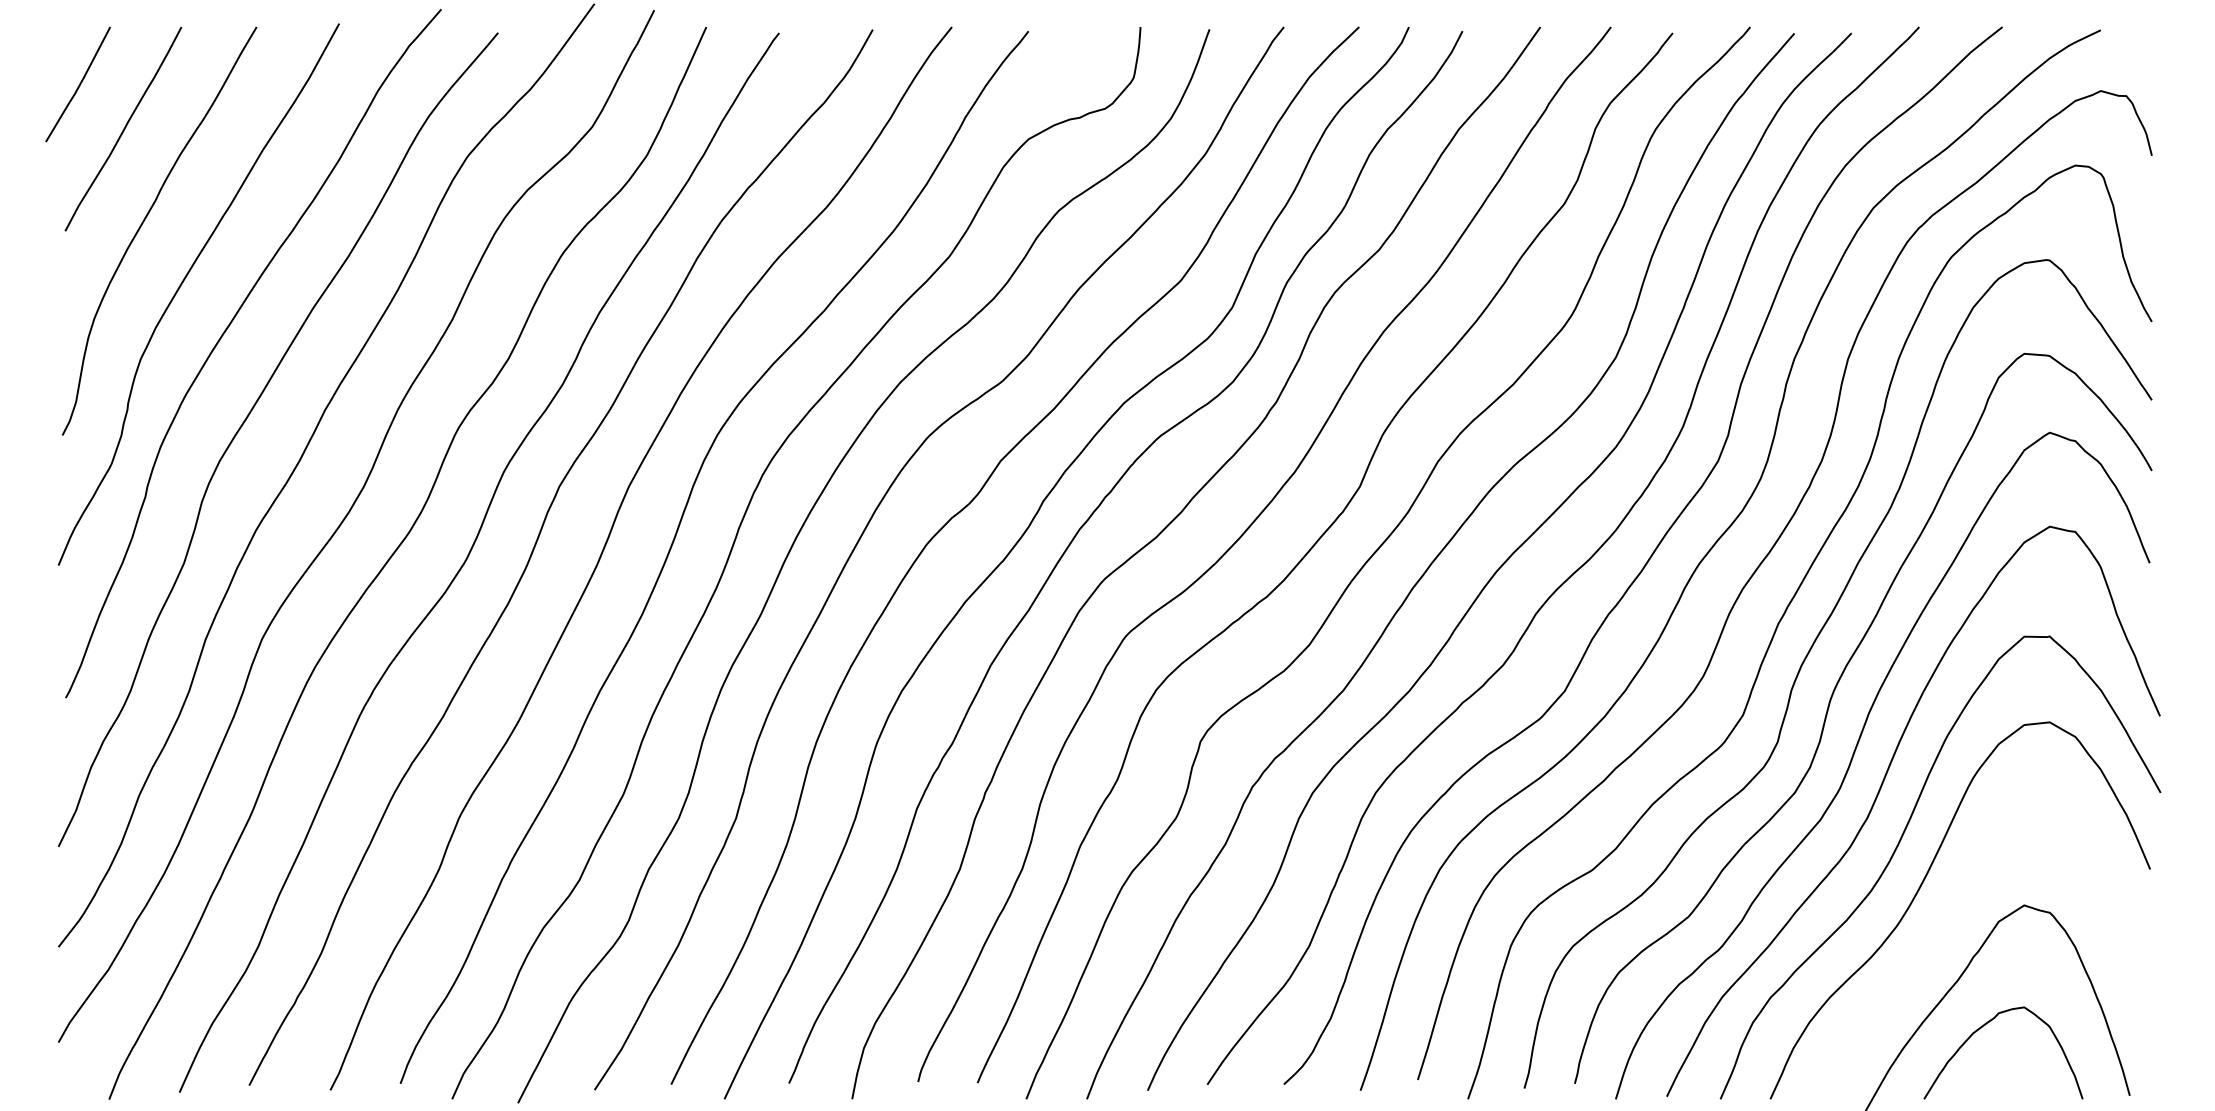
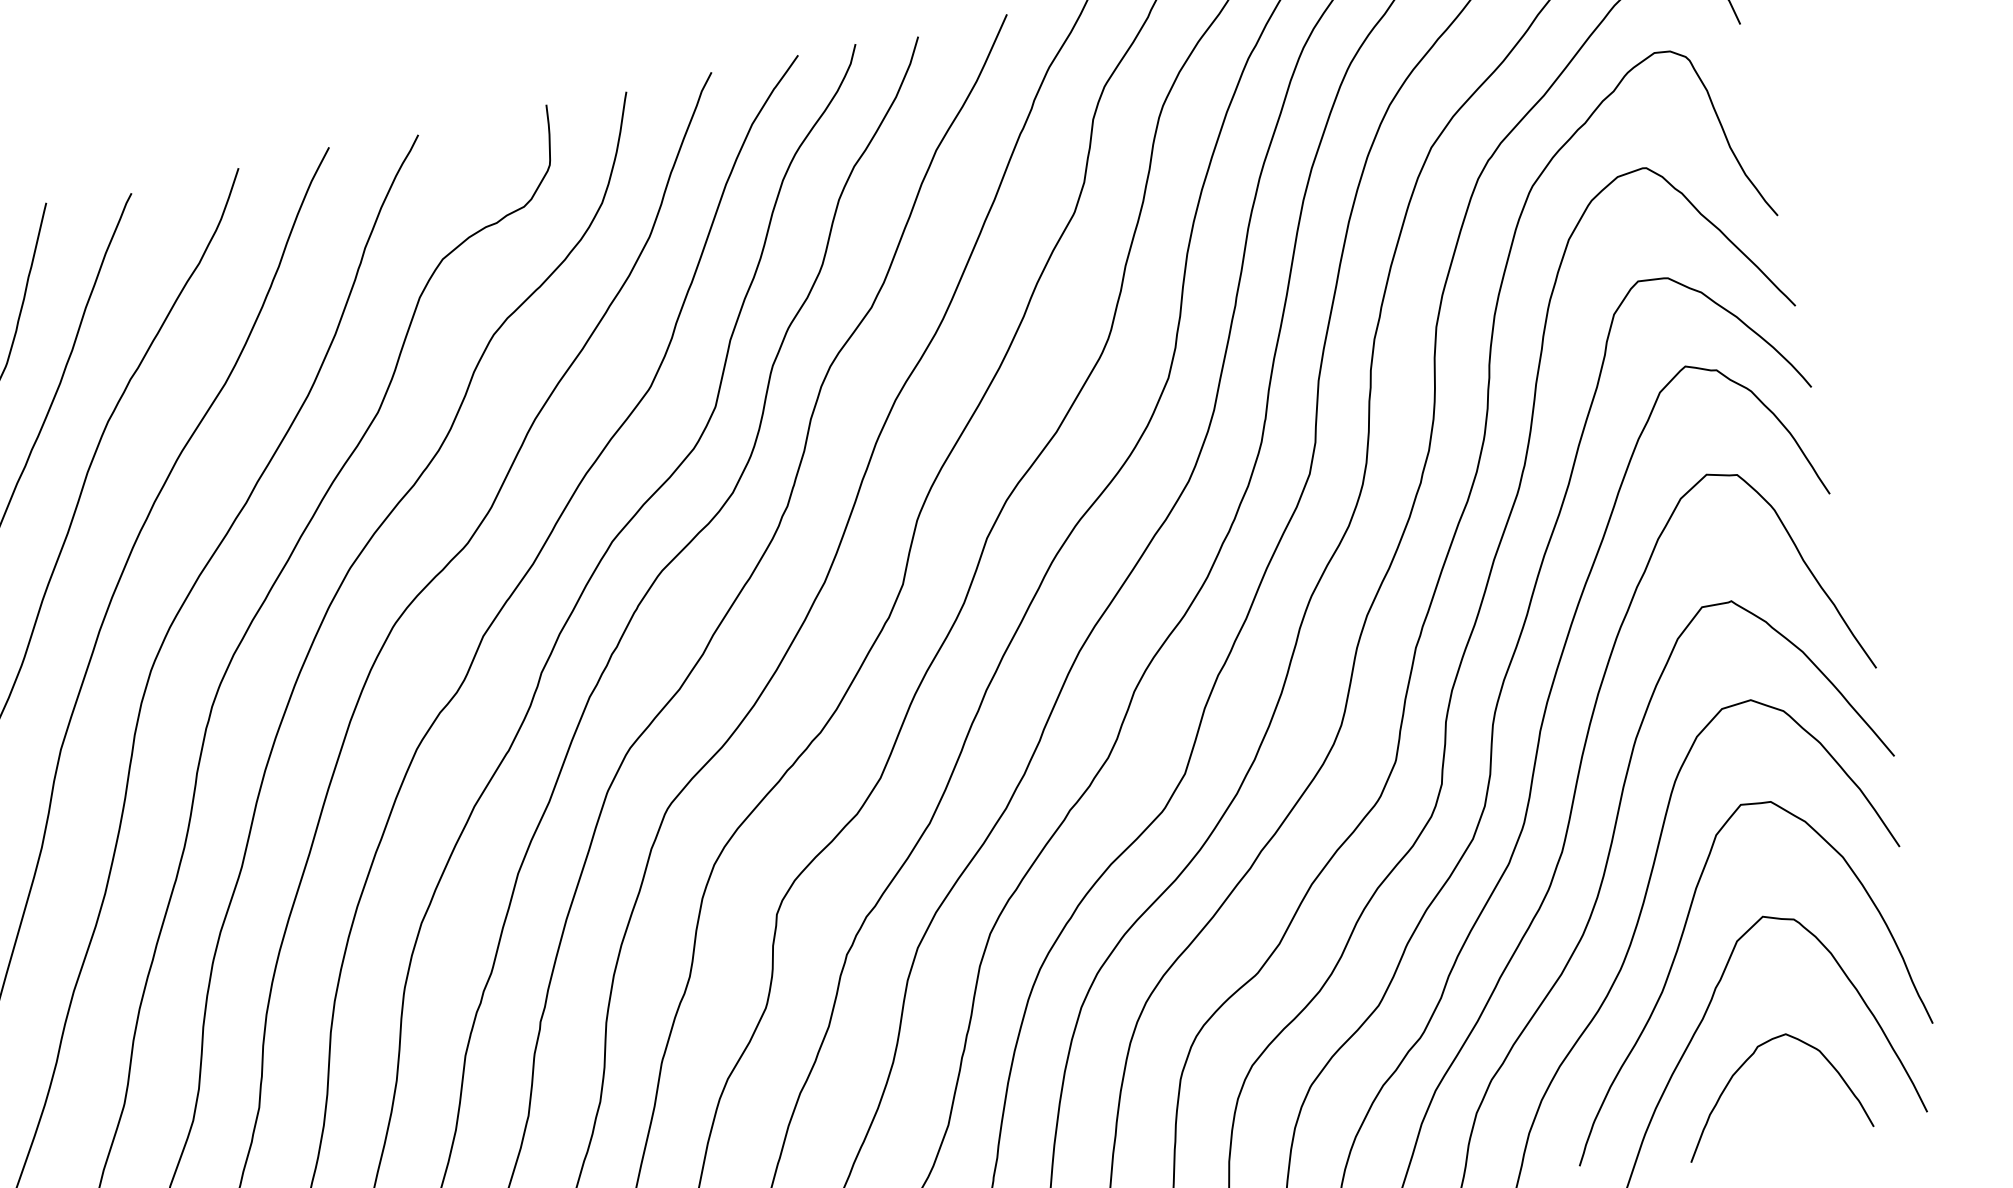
curve: (1946, 923) -> (1677, 955), added

